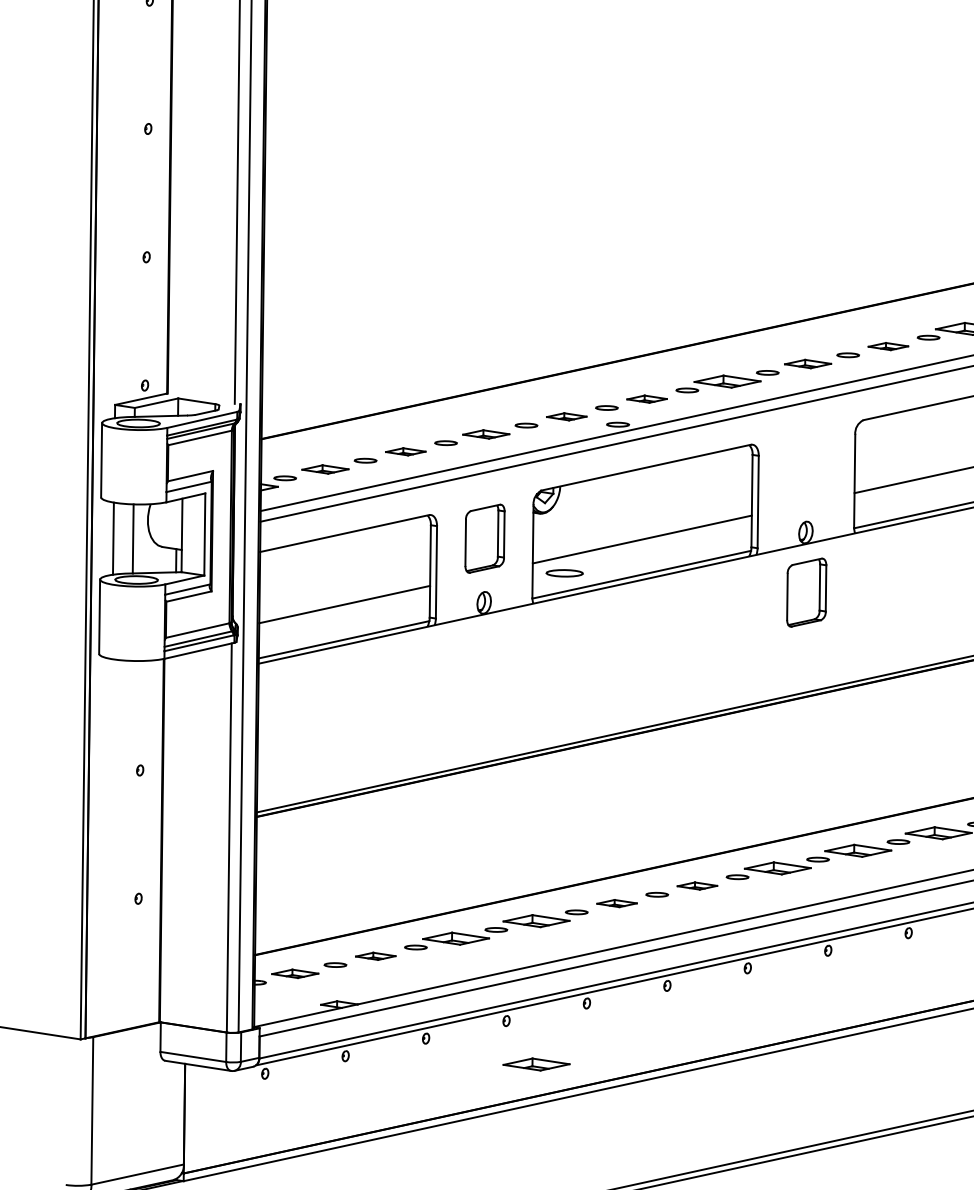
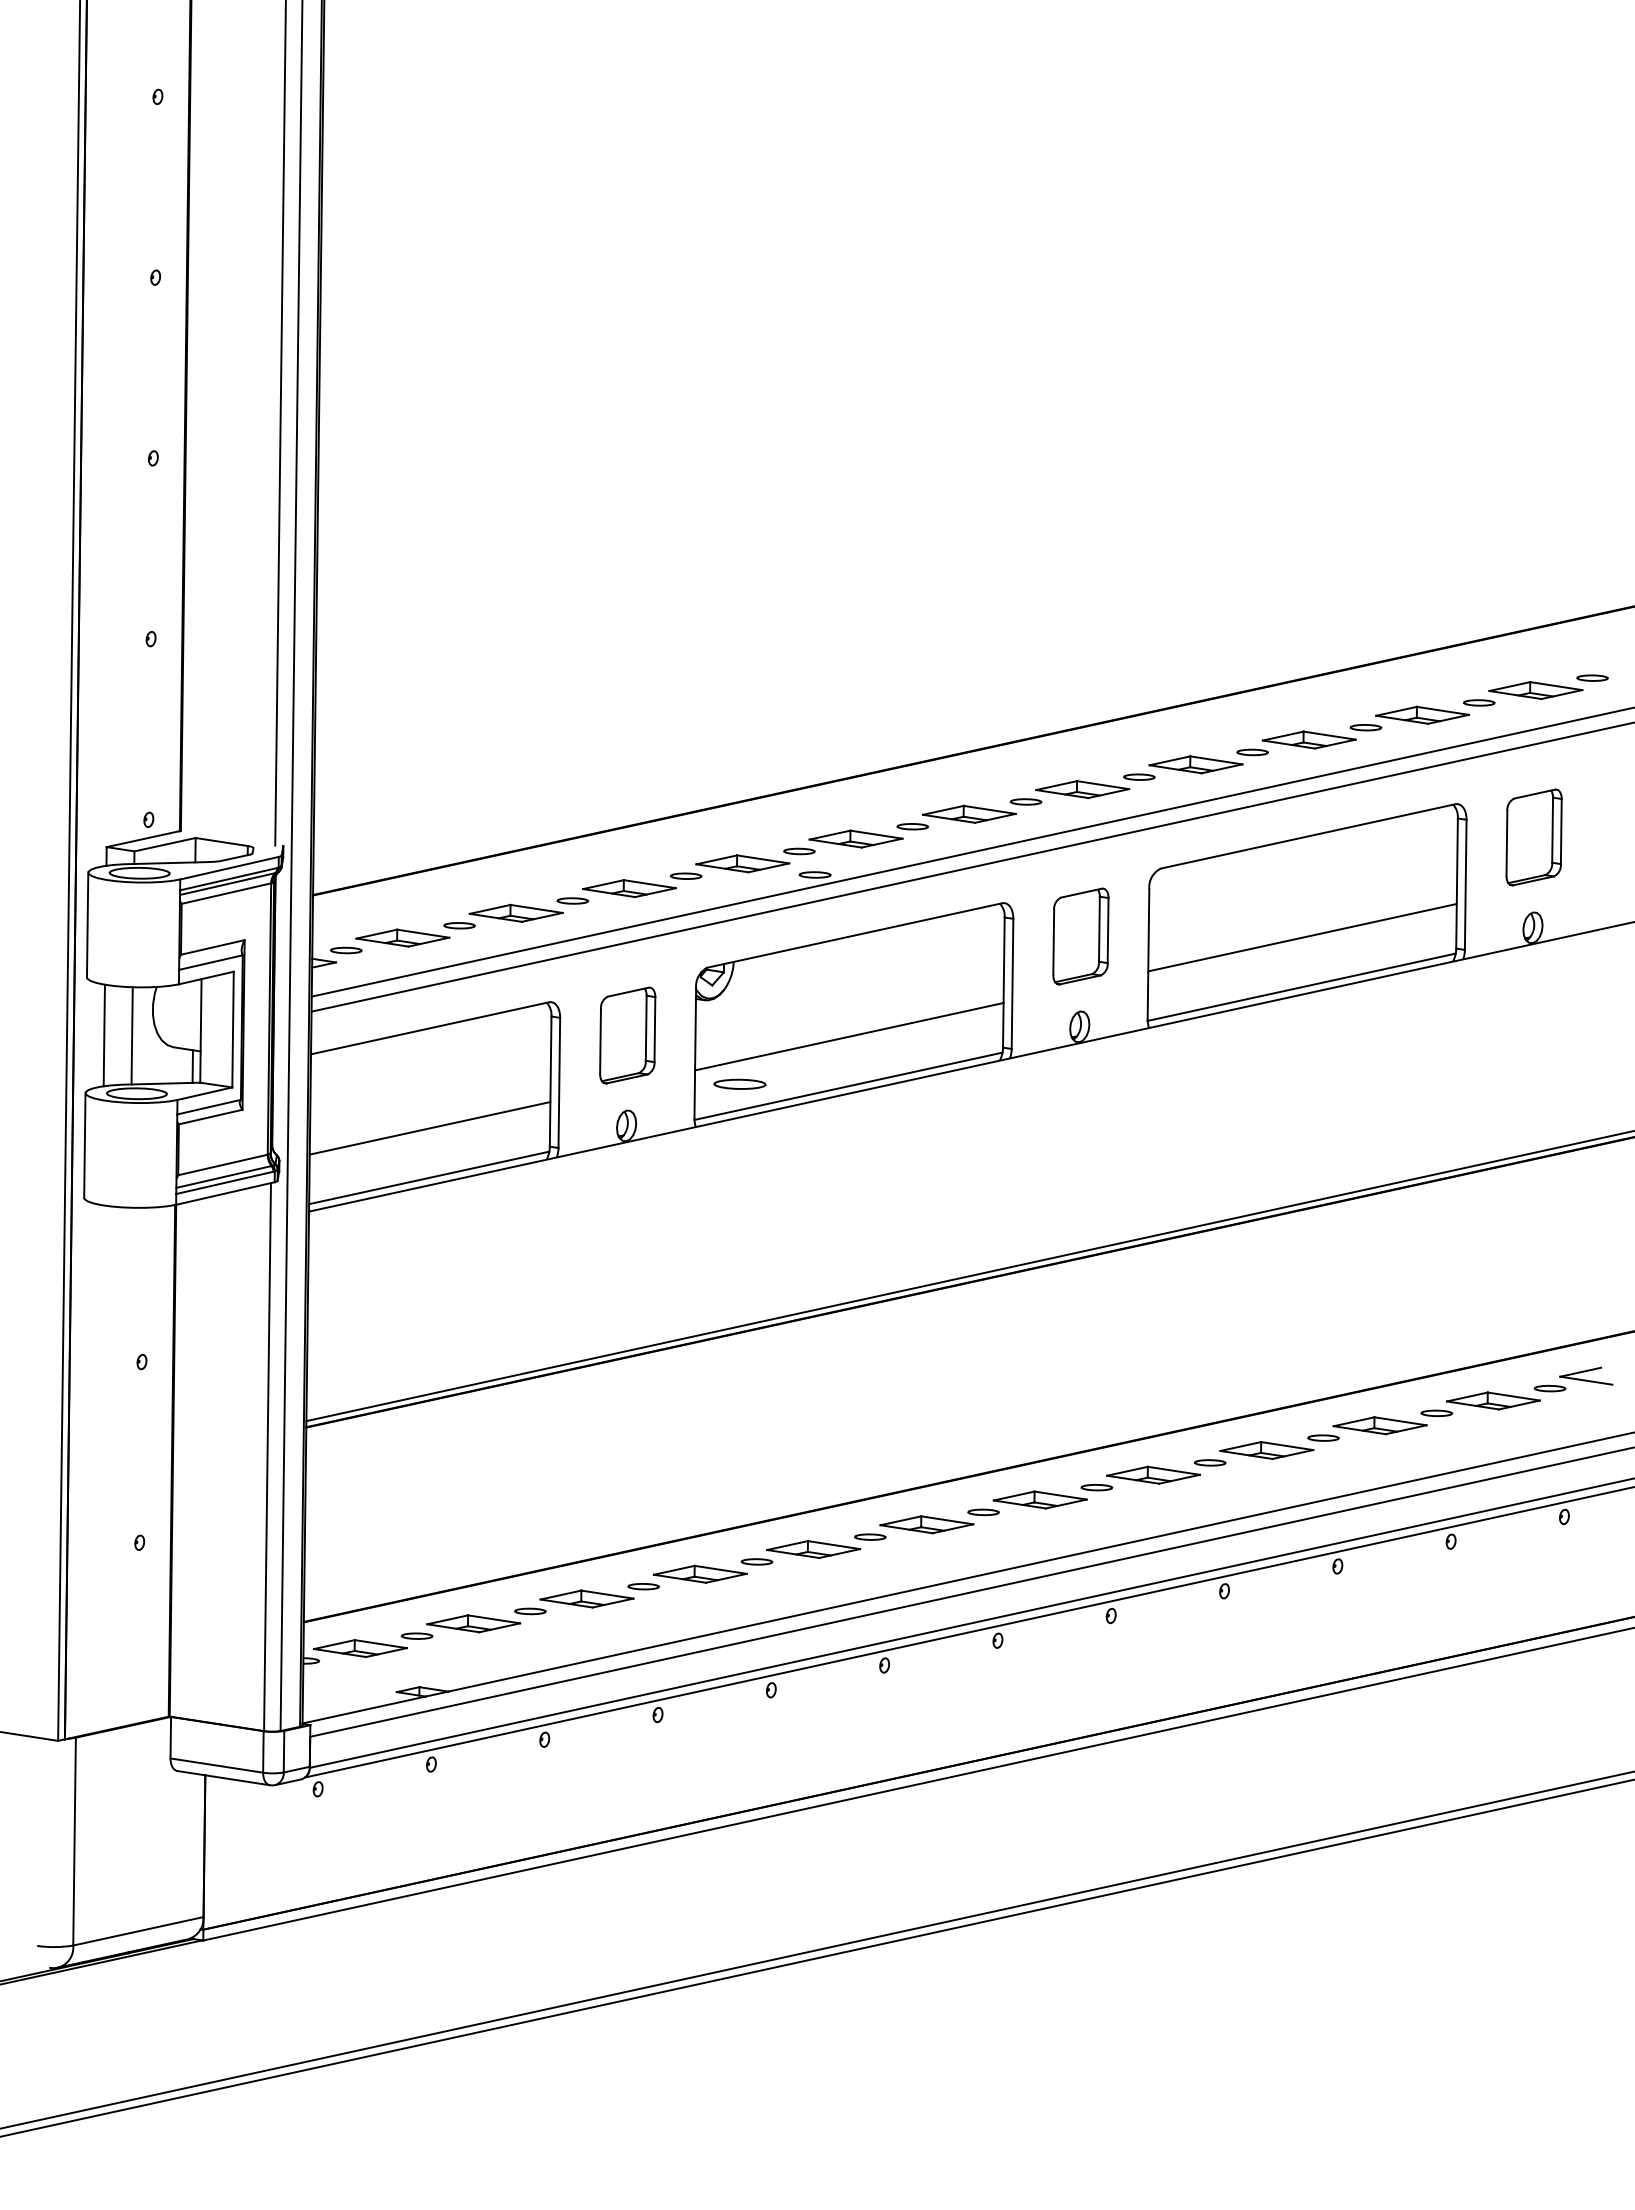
part: (888, 346) -> (1195, 764), size x1.67
part: (807, 364) -> (1082, 789), size x1.43
part: (646, 398) -> (855, 838), size x1.67
part: (566, 416) -> (742, 863), size x1.67
part: (486, 434) -> (629, 888), size x1.43
part: (405, 451) -> (515, 912), size x1.67
part: (325, 469) -> (402, 937), size x1.43
part: (806, 592) -> (1080, 936), moved
part: (697, 885) -> (926, 1524), size x1.67
part: (616, 903) -> (813, 1549), size x1.67
part: (375, 956) -> (473, 1623), size x1.67
part: (295, 973) -> (360, 1648), size x1.43
part: (535, 1063) -> (699, 1775), removed

